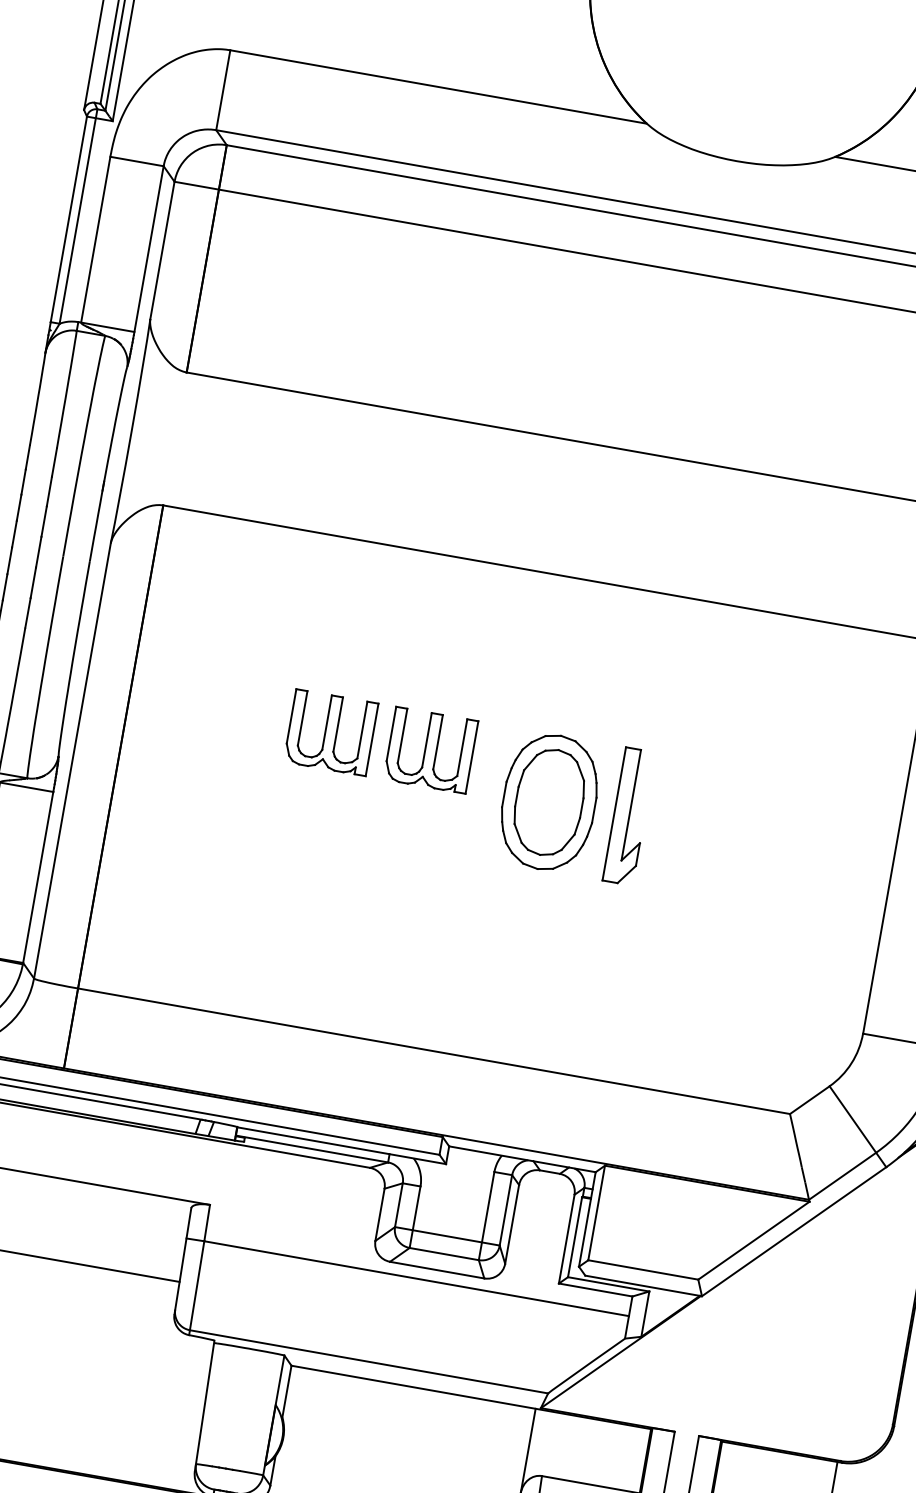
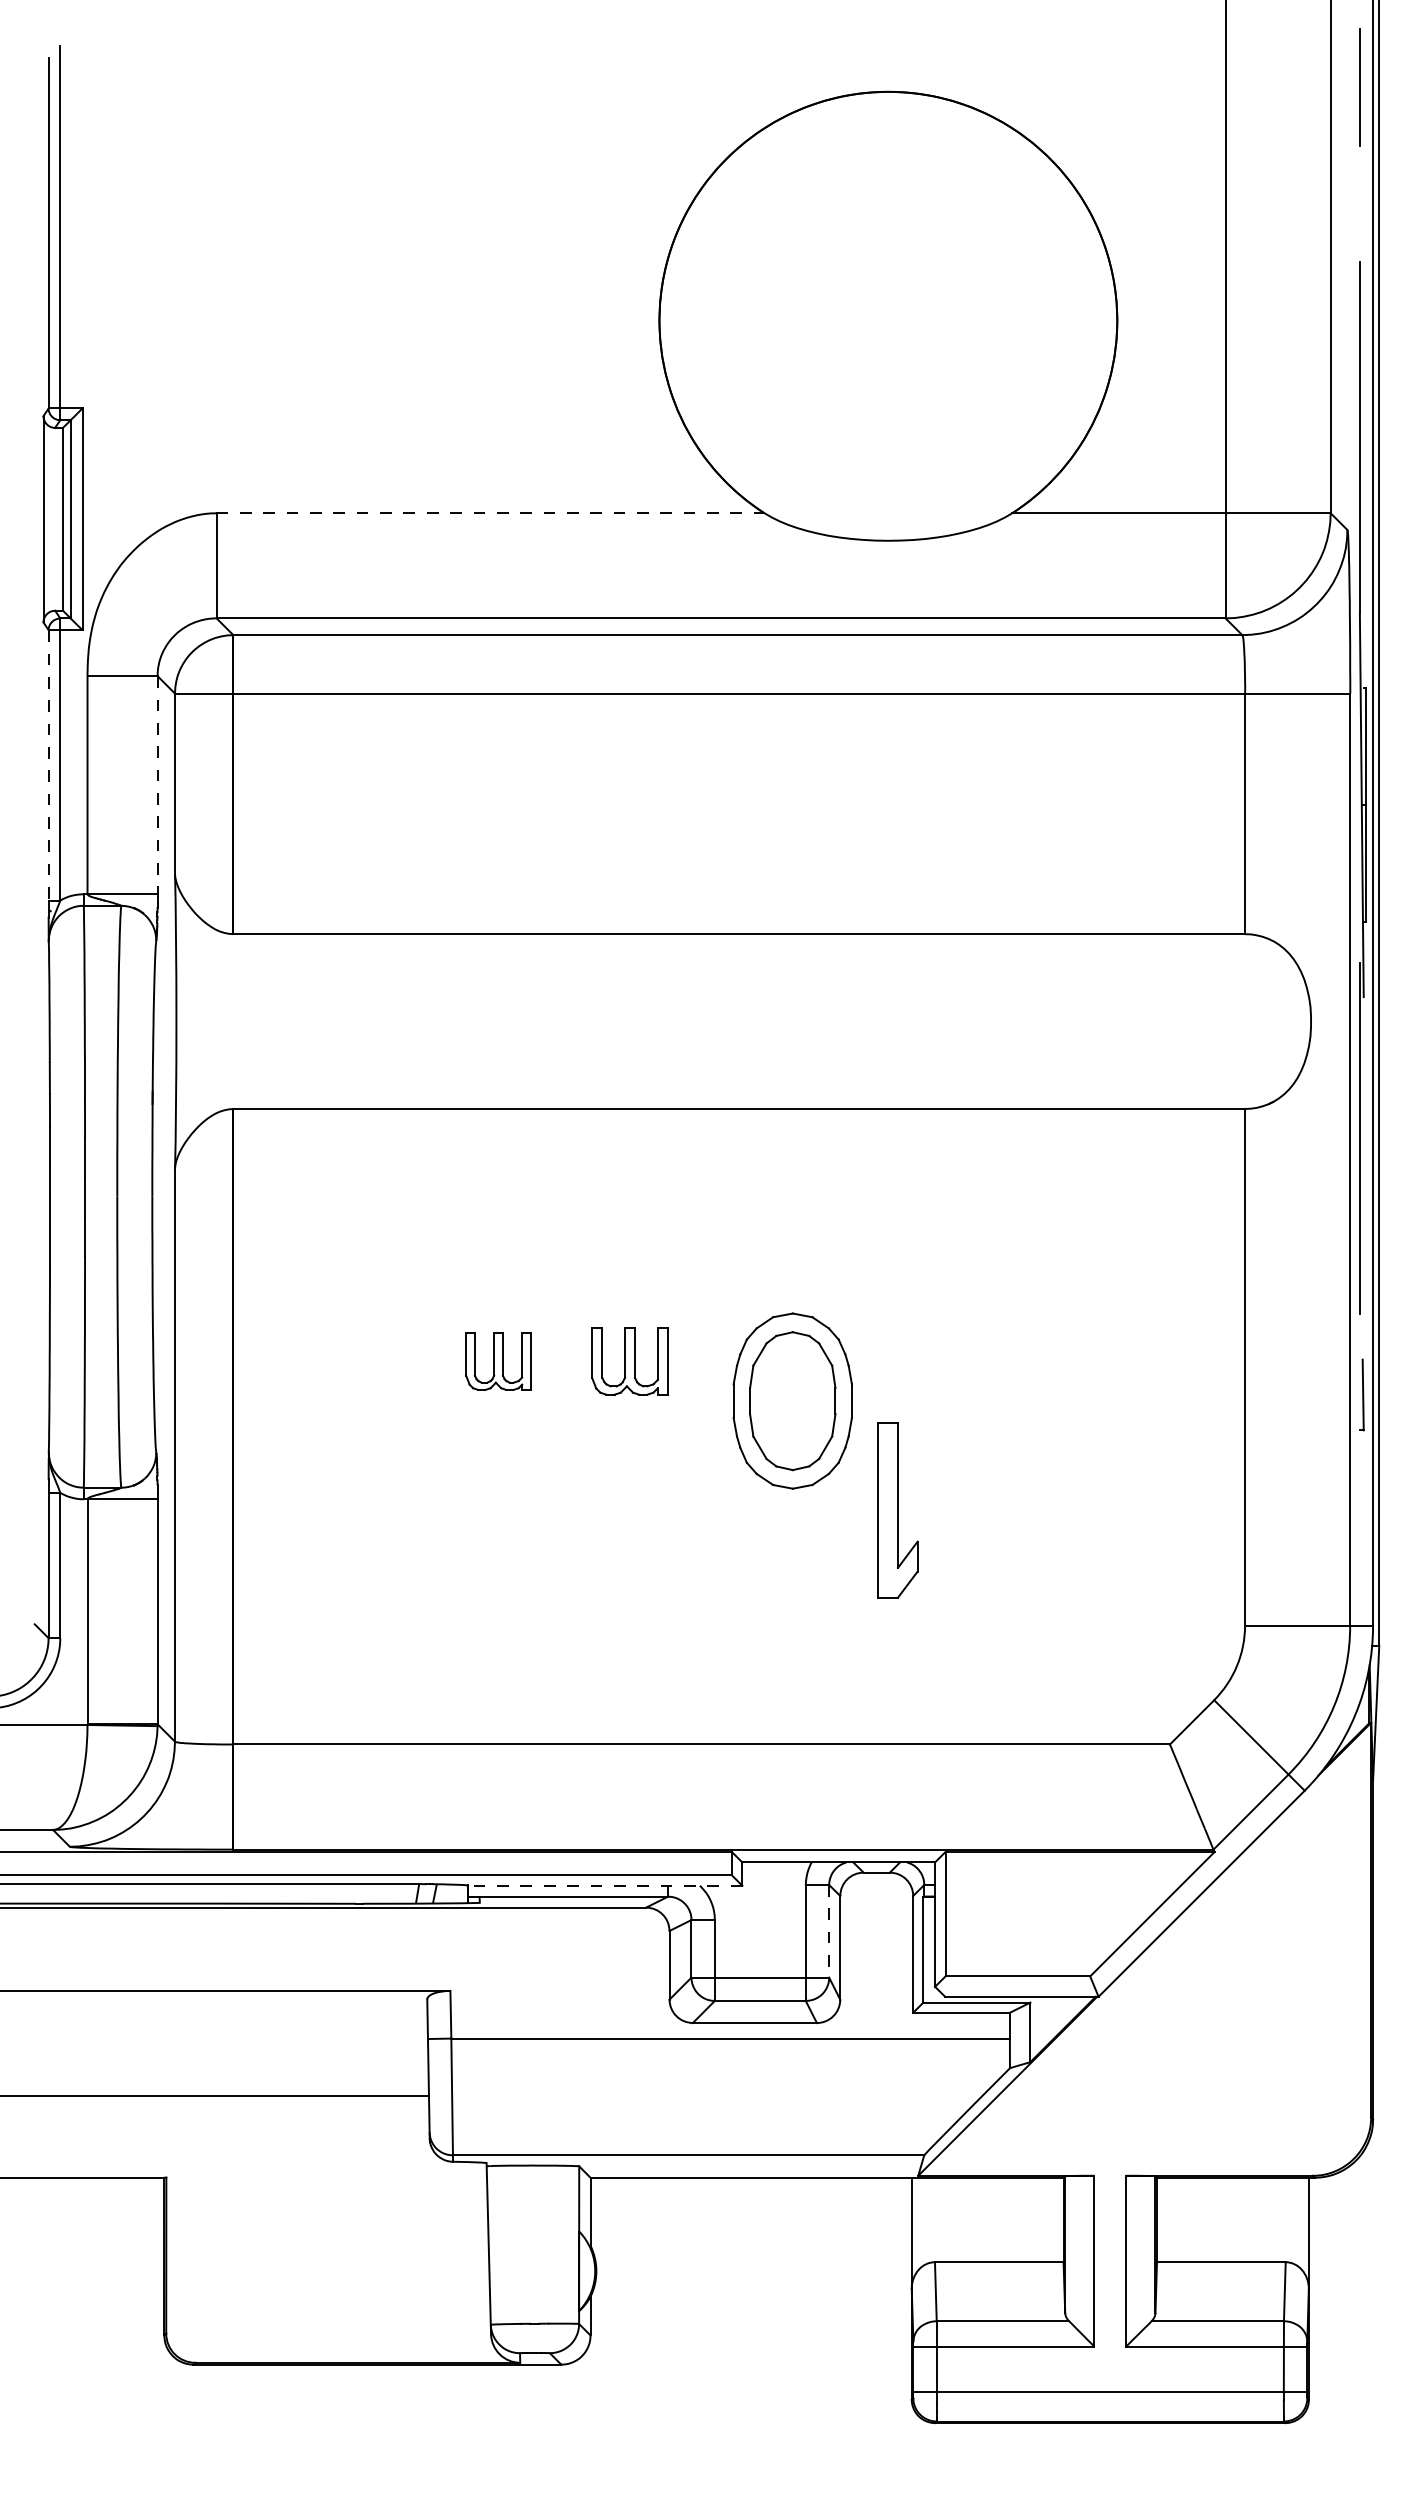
line: (438, 87) -> (490, 513), solid -> dashed
line: (68, 219) -> (48, 765), solid -> dashed
line: (148, 250) -> (157, 787), solid -> dashed
part: (330, 732) -> (498, 1361), size x0.6
part: (430, 750) -> (629, 1361), size x0.7
part: (628, 816) -> (897, 1510), moved
line: (341, 1145) -> (604, 1885), solid -> dashed
line: (506, 1210) -> (829, 1931), solid -> dashed

